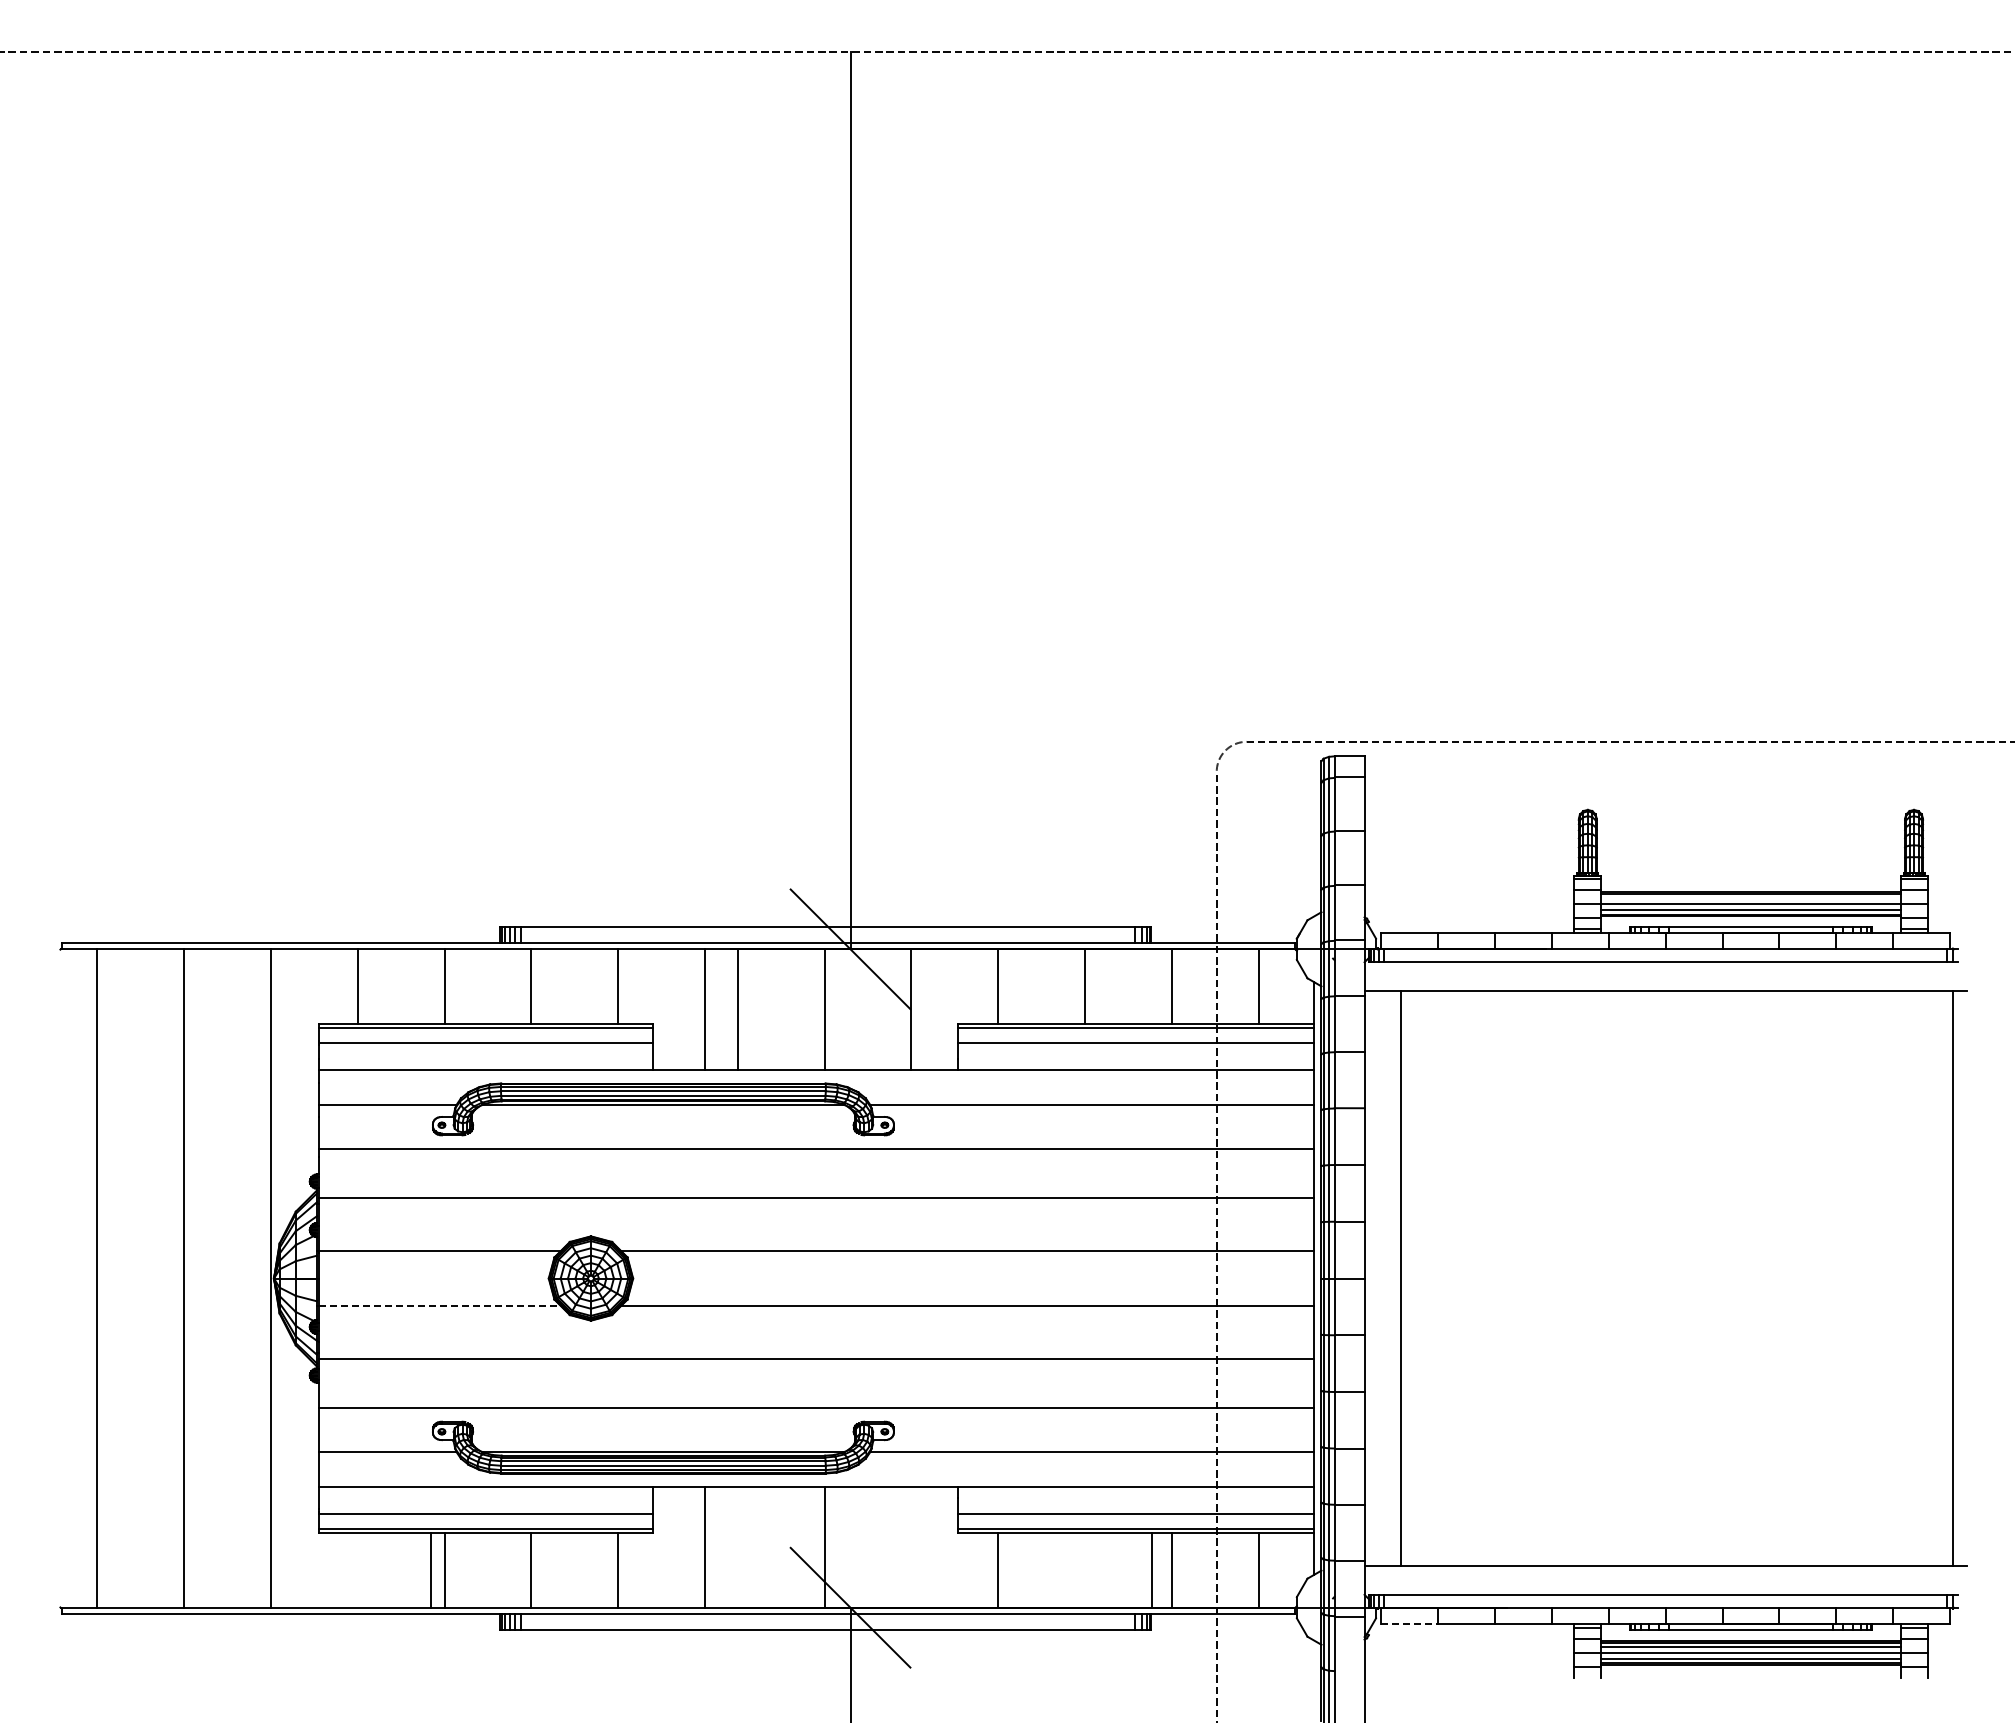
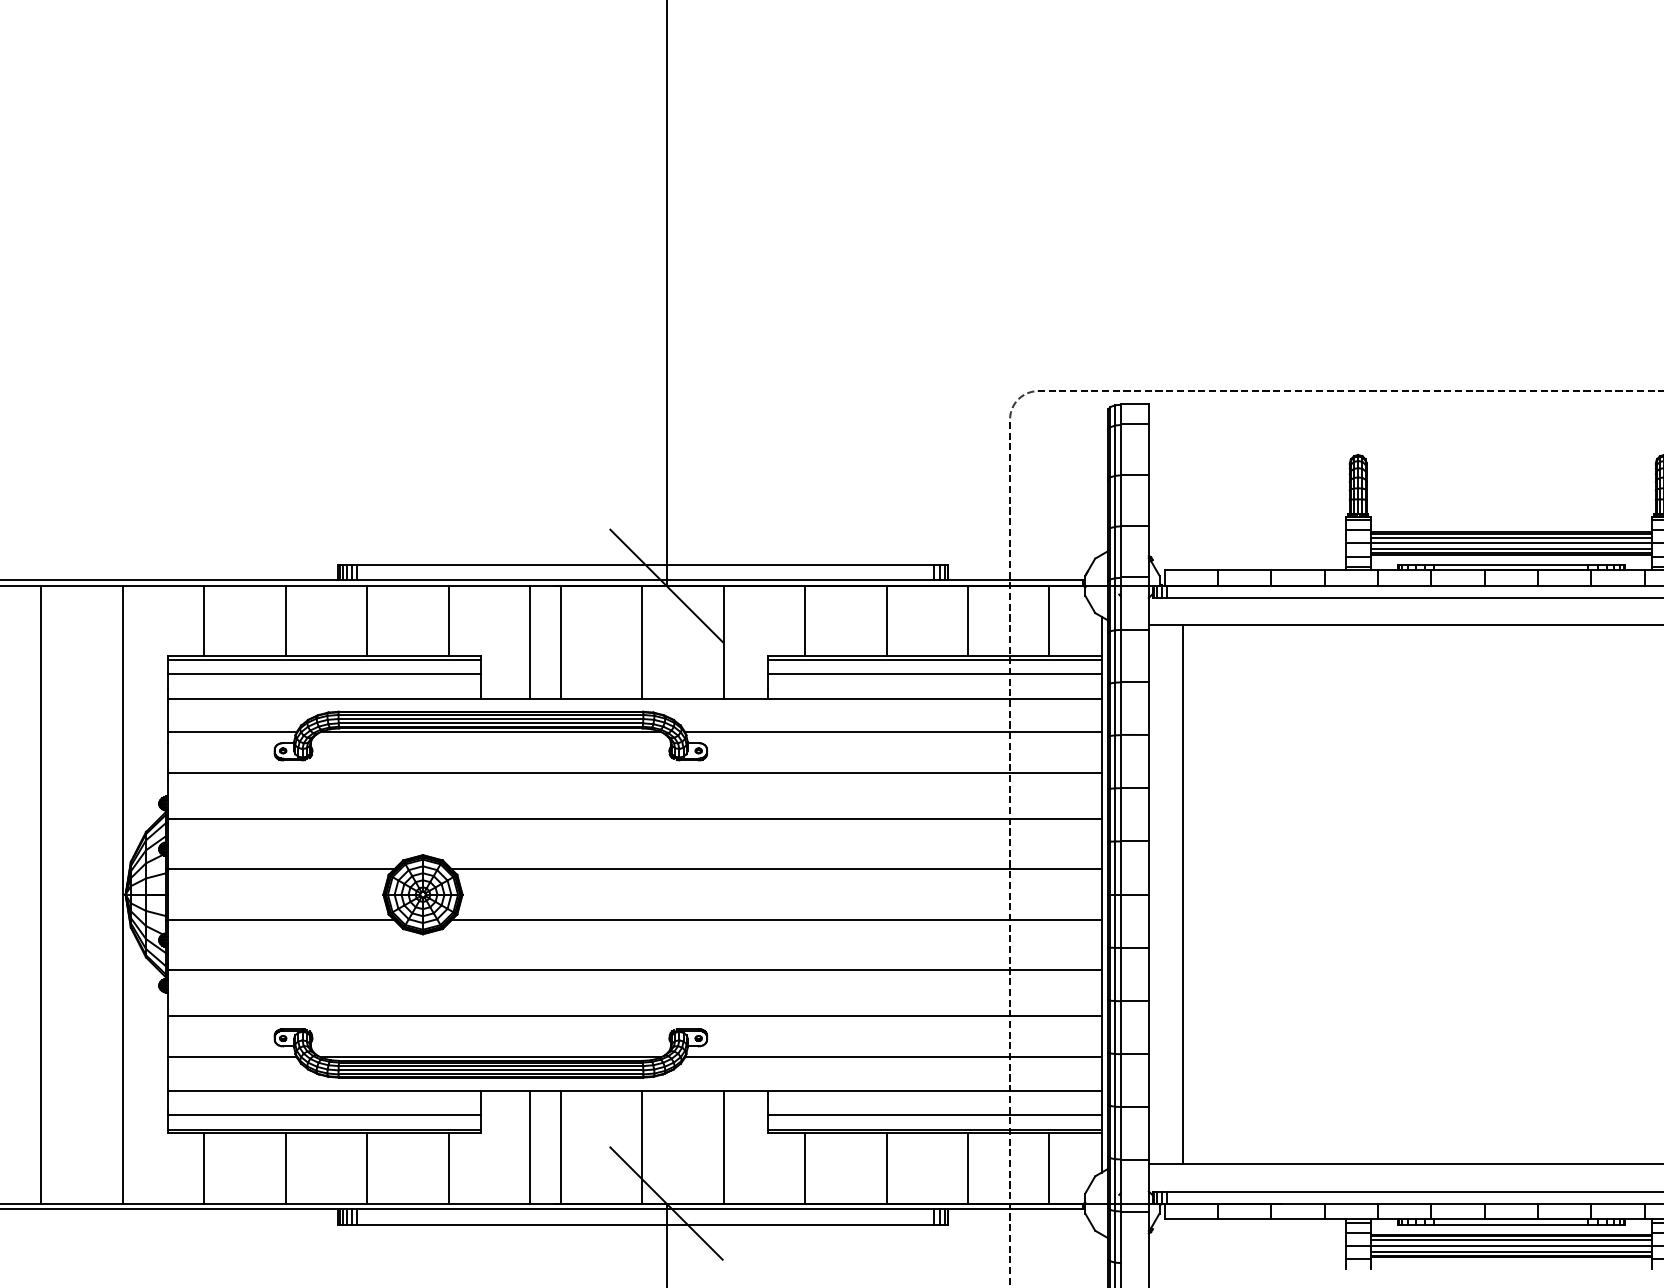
line: (1750, 898) -> (1510, 538), added
line: (439, 1305) -> (280, 920), dashed -> solid
line: (737, 1547) -> (560, 1147), added
line: (911, 1547) -> (723, 1147), added
line: (430, 1570) -> (203, 1168), moved
line: (1152, 1570) -> (886, 1168), moved
line: (1410, 1624) -> (1191, 1219), dashed -> solid

